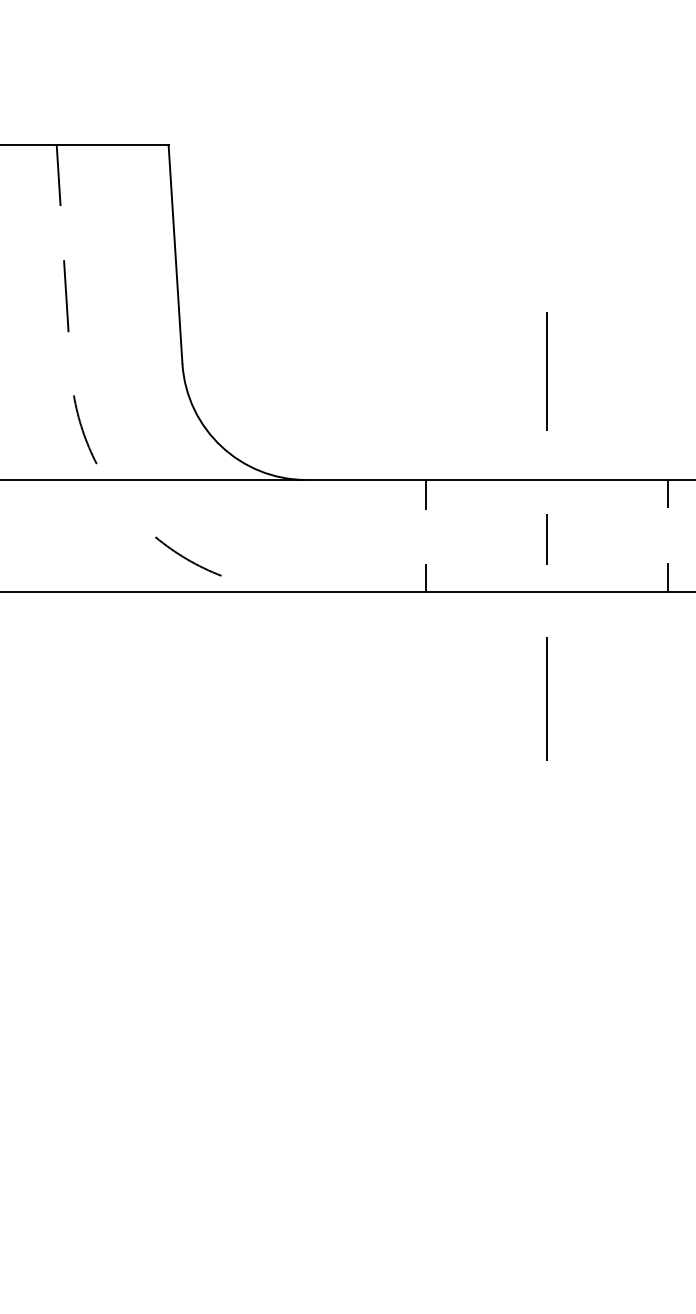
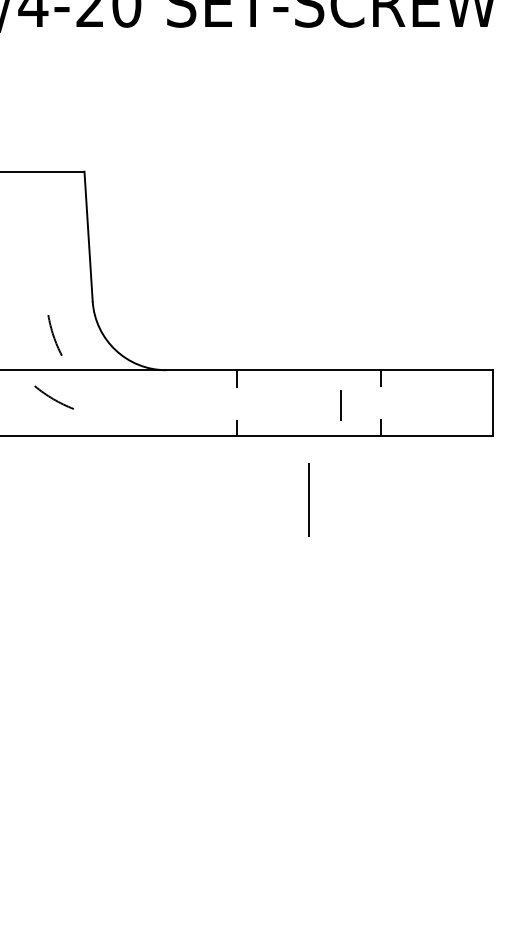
line: (58, 175) -> (19, 189), removed
line: (65, 294) -> (23, 260), removed
line: (546, 370) -> (308, 305), removed
arc: (84, 429) -> (54, 335), moved
line: (546, 539) -> (340, 405), moved
arc: (185, 556) -> (52, 397), moved

